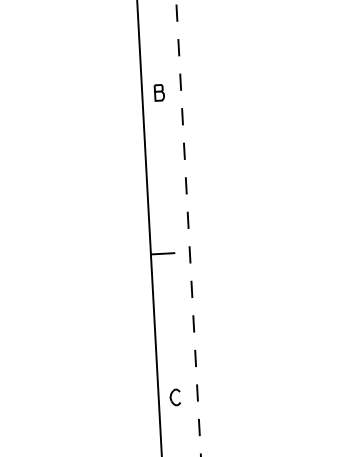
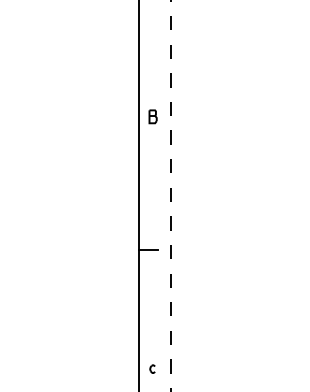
part: (175, 396) -> (152, 368), size x0.6

